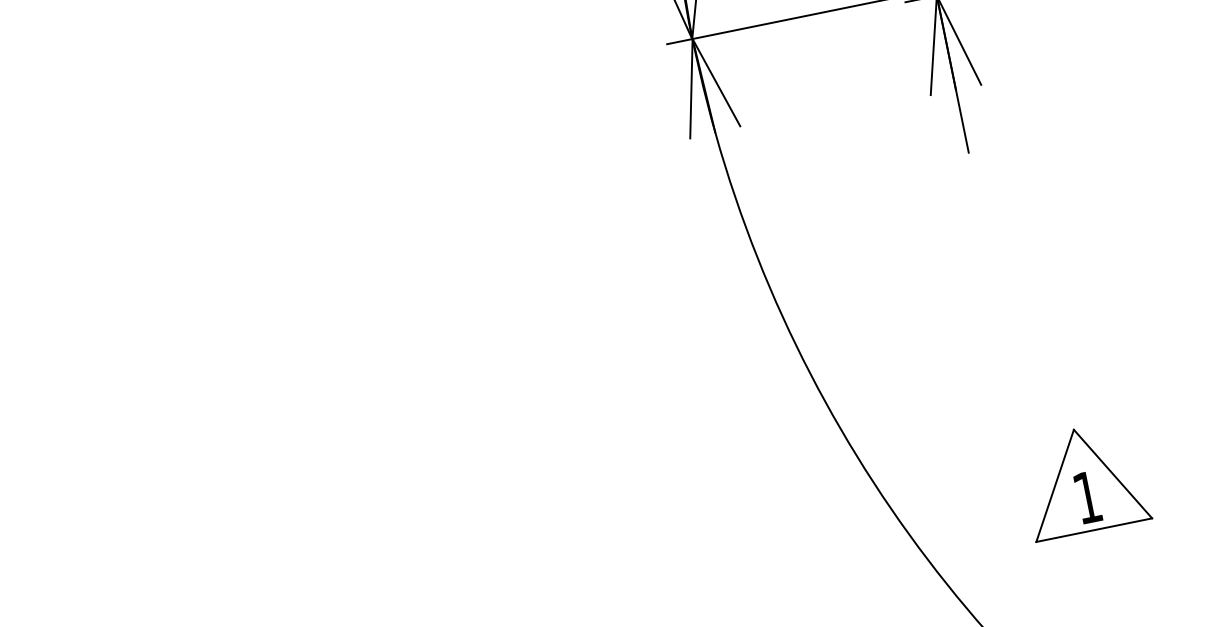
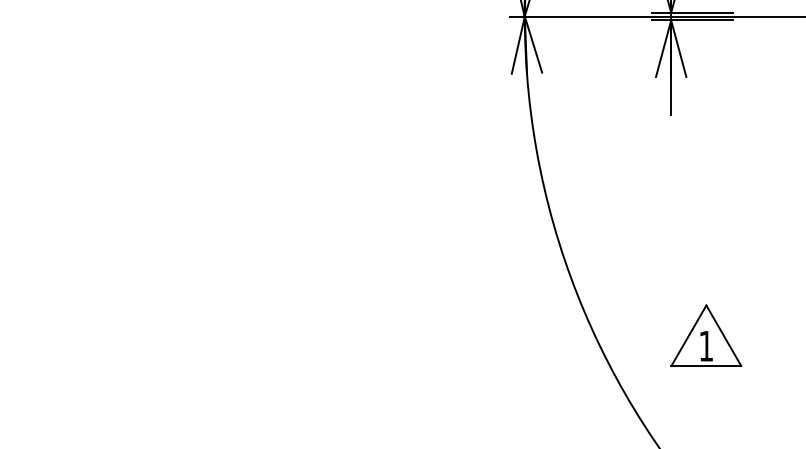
part: (1084, 479) -> (706, 335), moved

